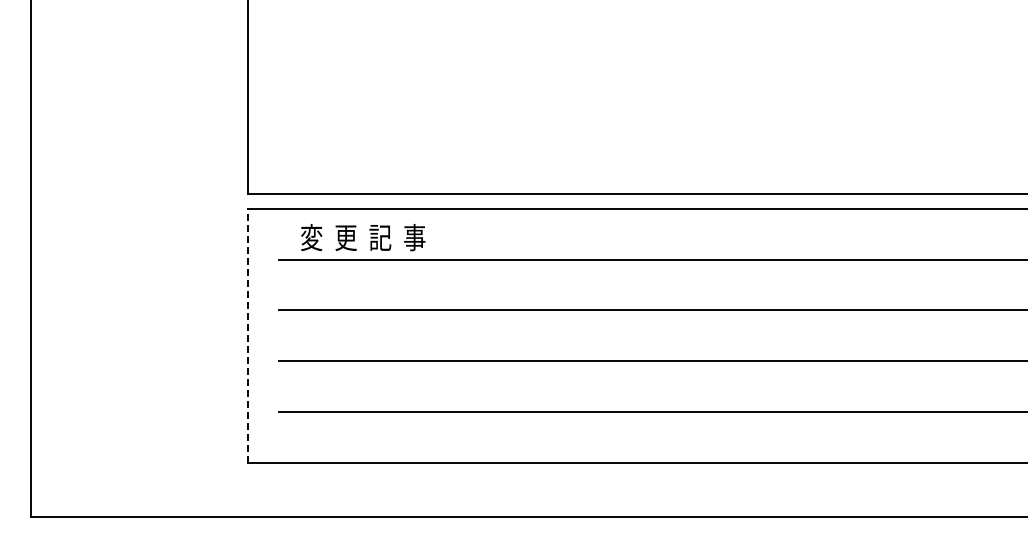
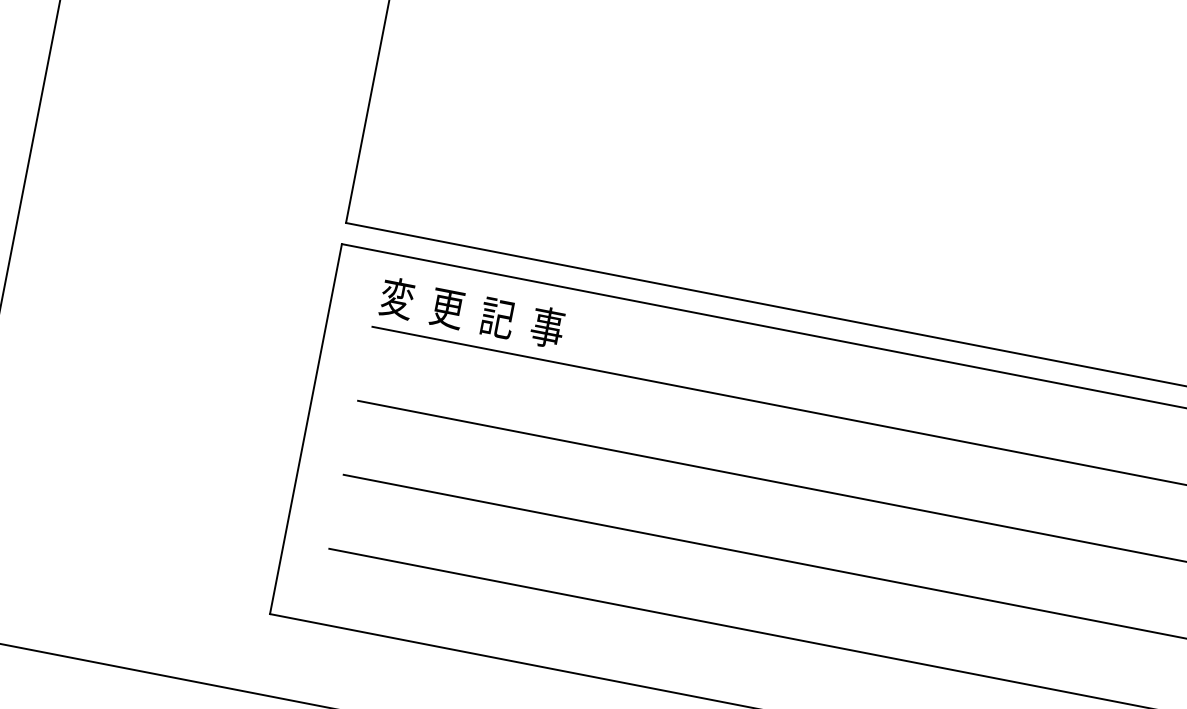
text: (363, 237) -> (472, 312), moved
line: (248, 335) -> (306, 428), dashed -> solid

